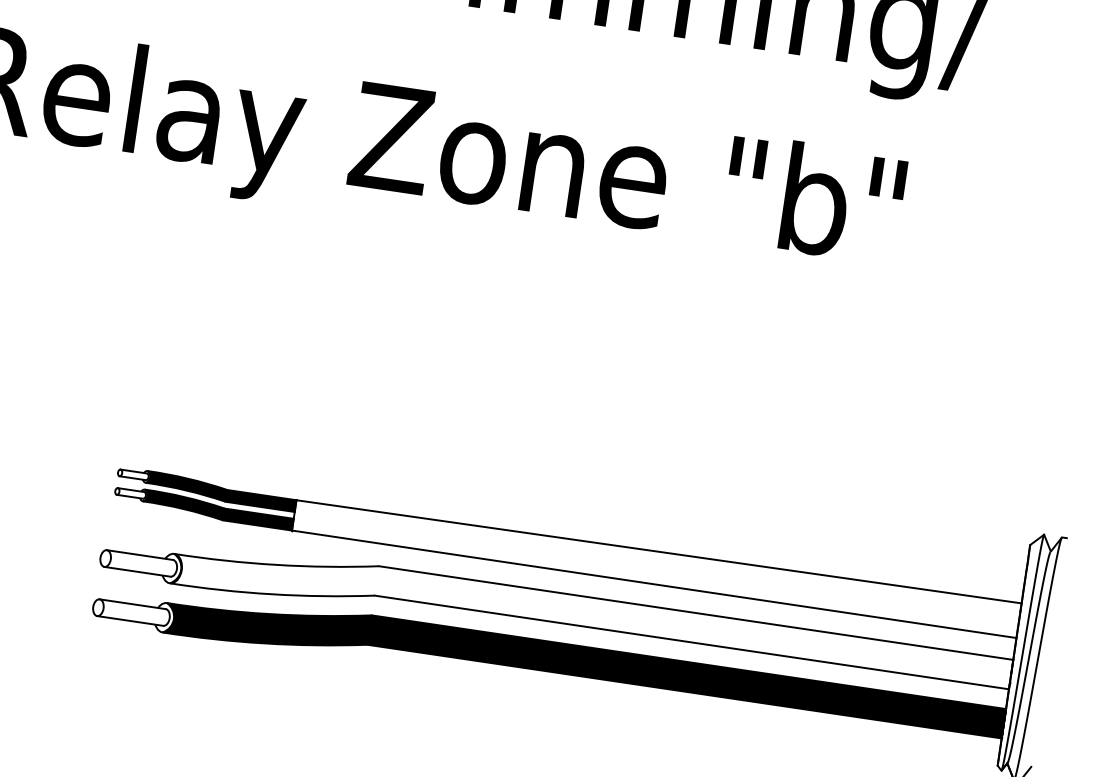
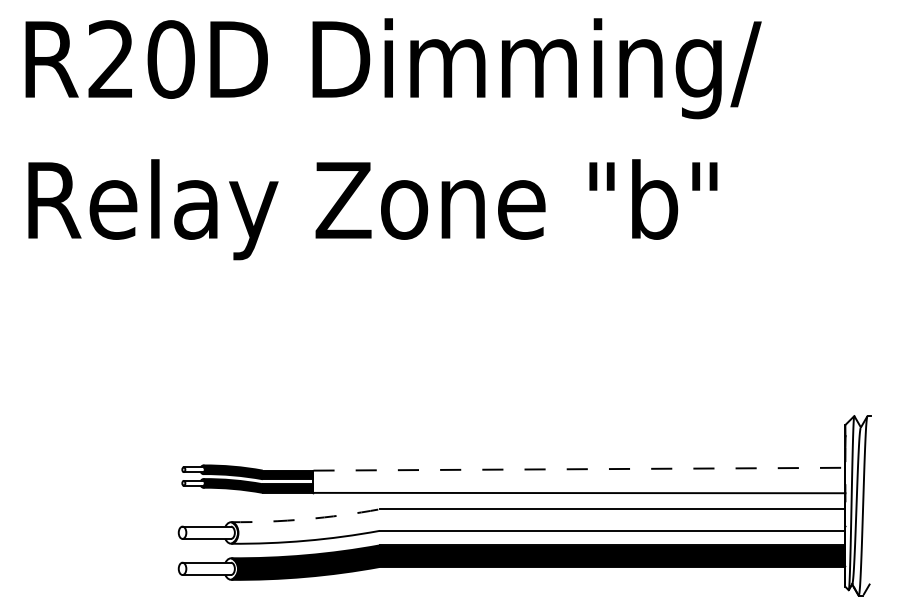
line: (659, 552) -> (579, 469), solid -> dashed
arc: (275, 565) -> (305, 519), solid -> dashed

